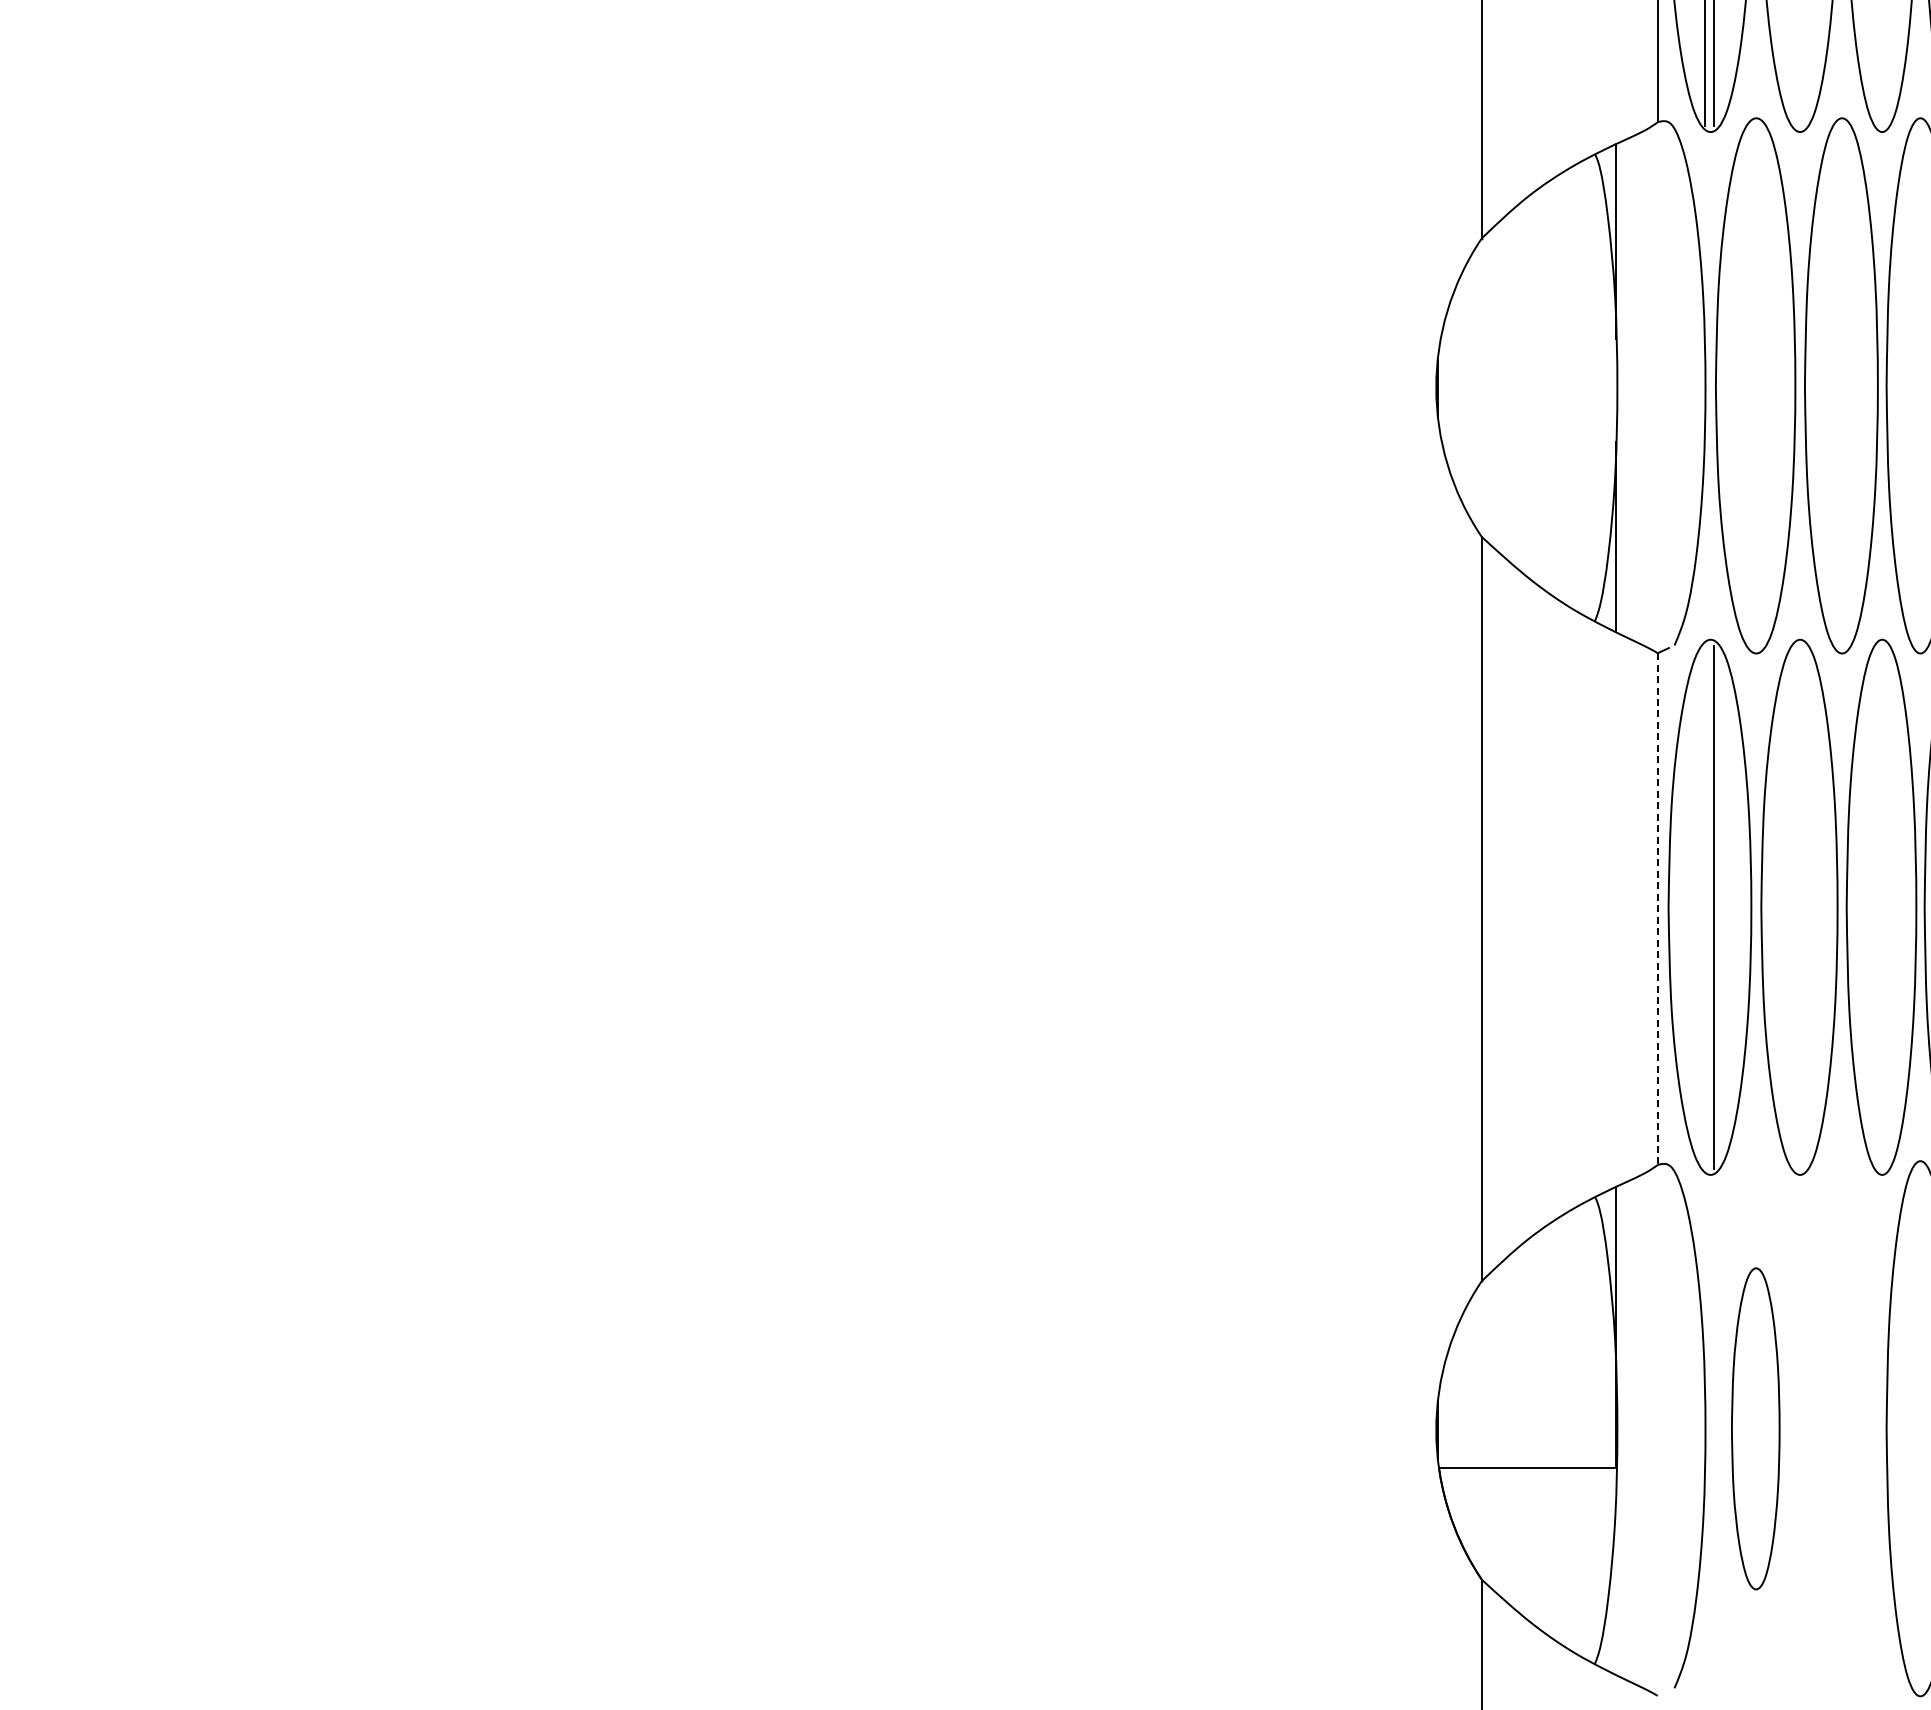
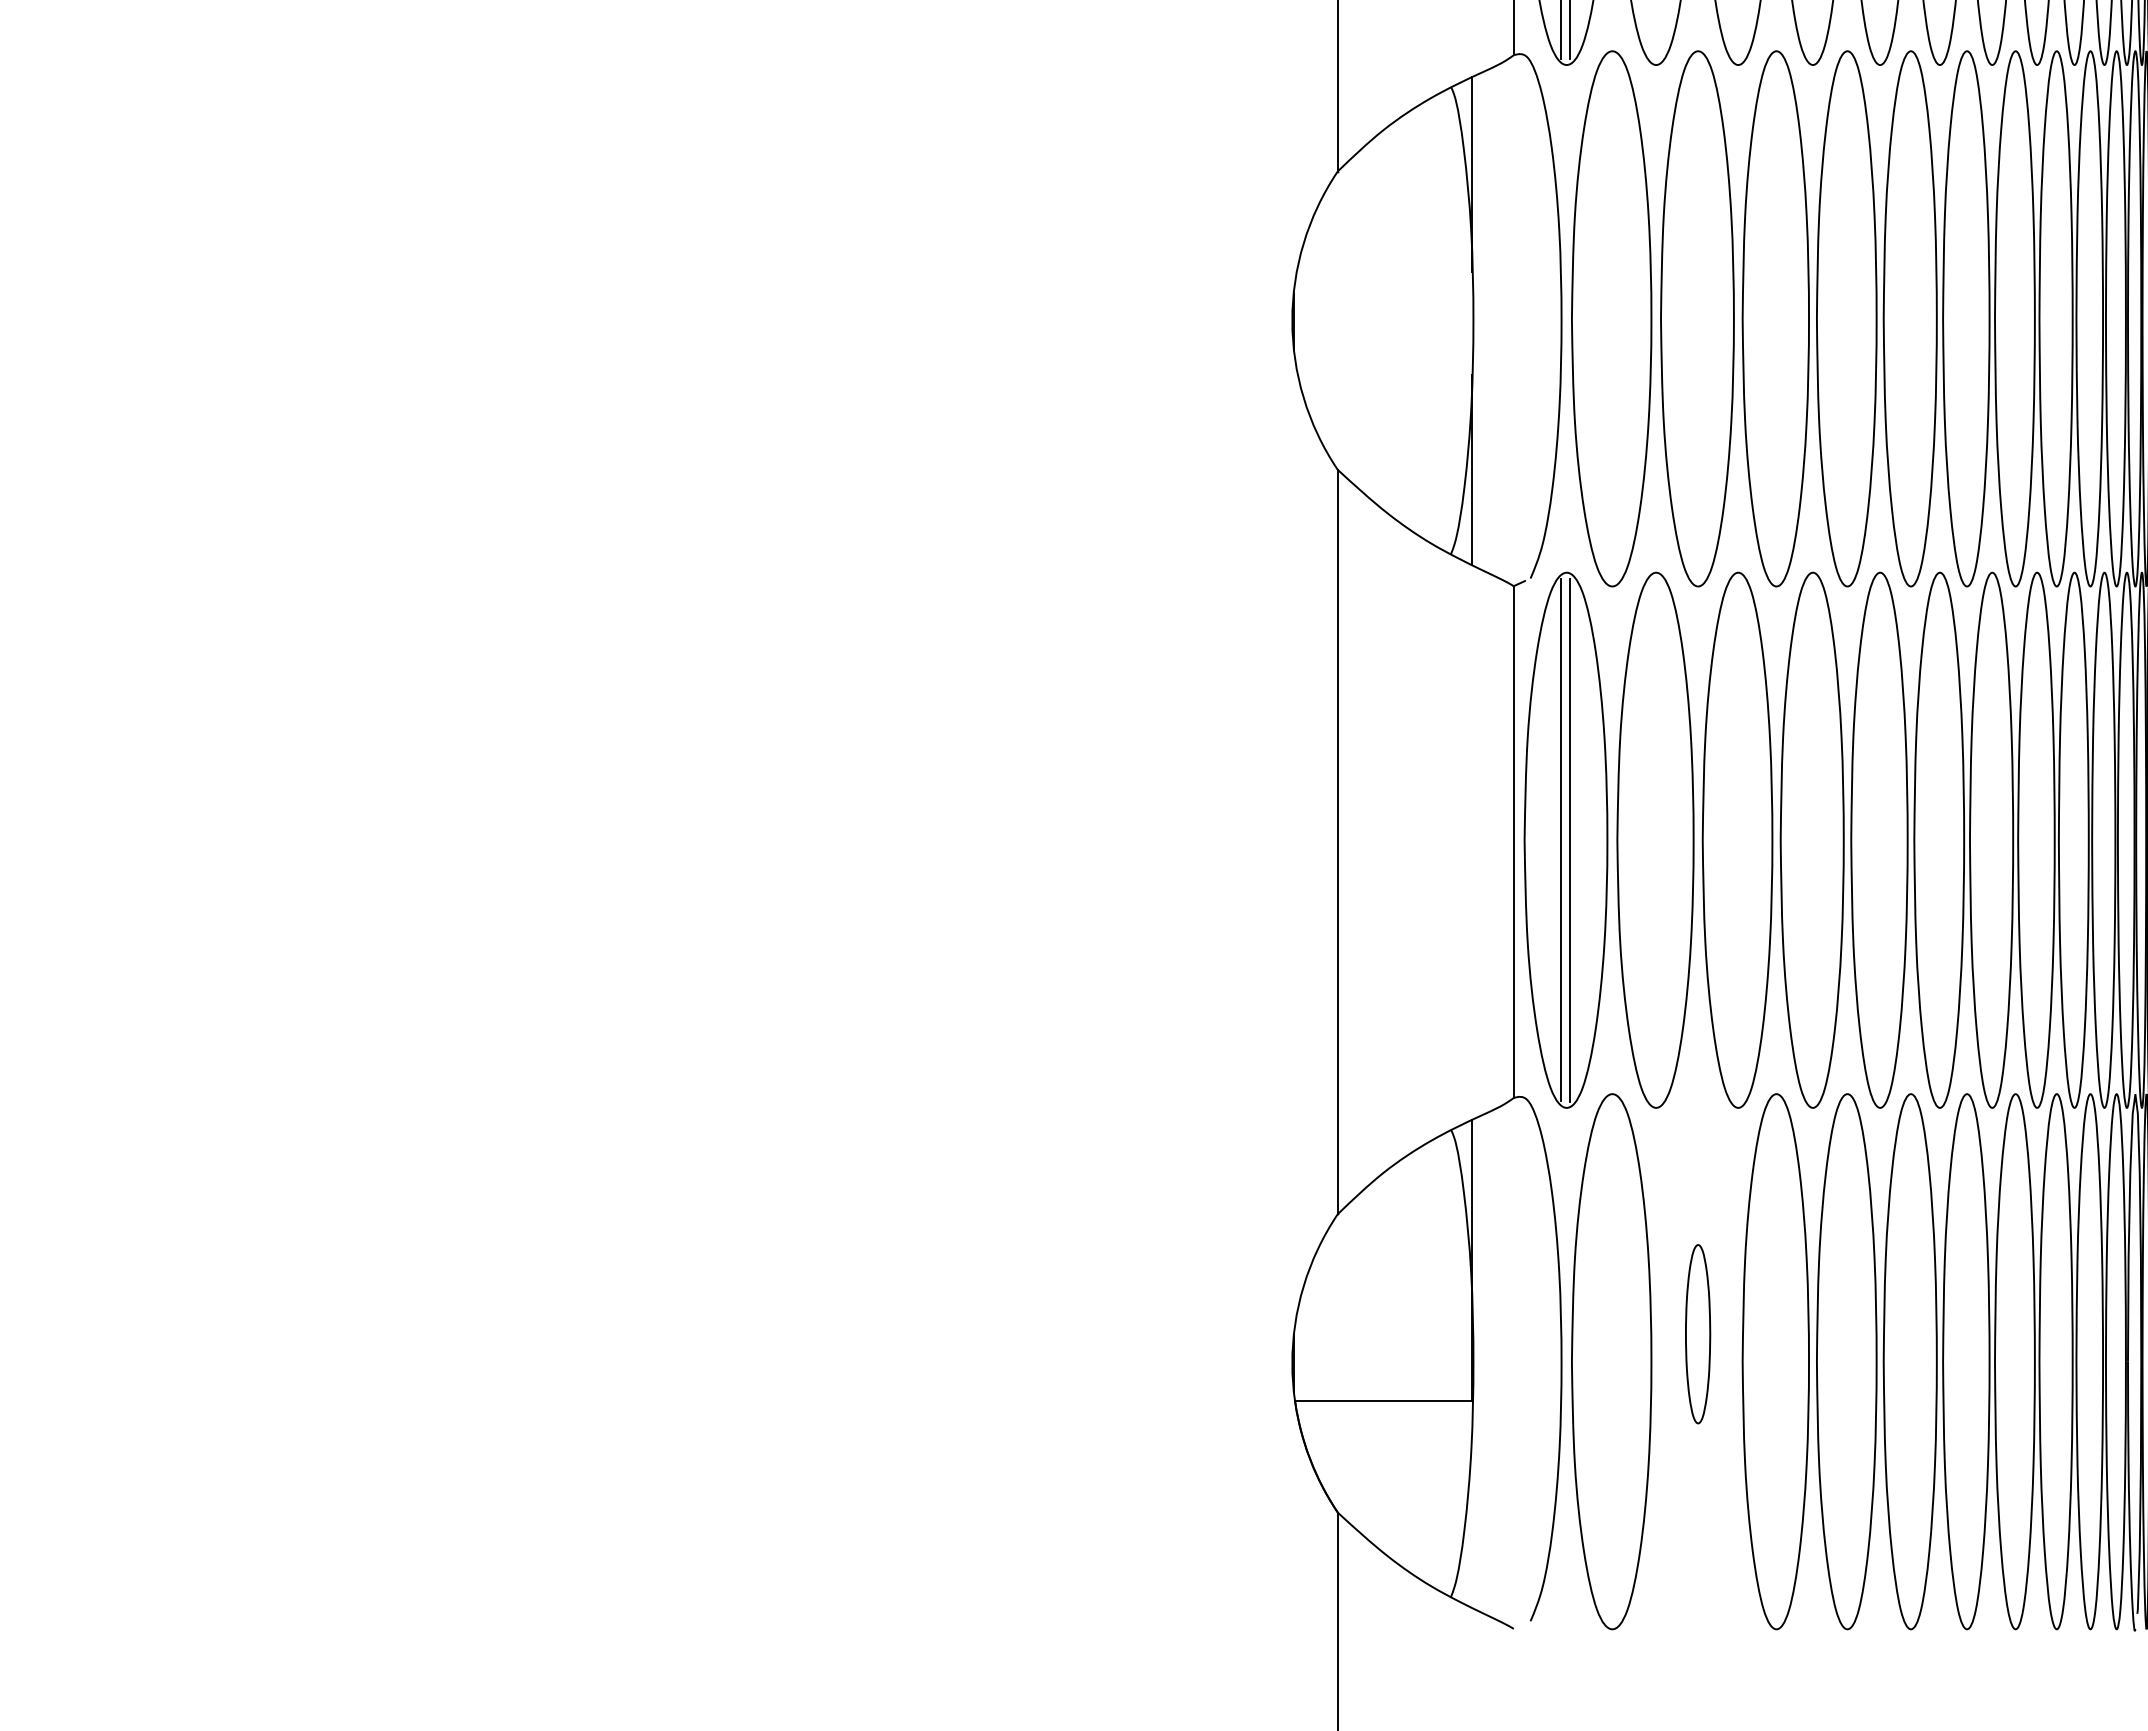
line: (1705, 907) -> (1561, 840), added
line: (1657, 909) -> (1513, 842), dashed -> solid
part: (1842, 1401) -> (1698, 1334), added
part: (1755, 1428) -> (1611, 1361), size x1.67

